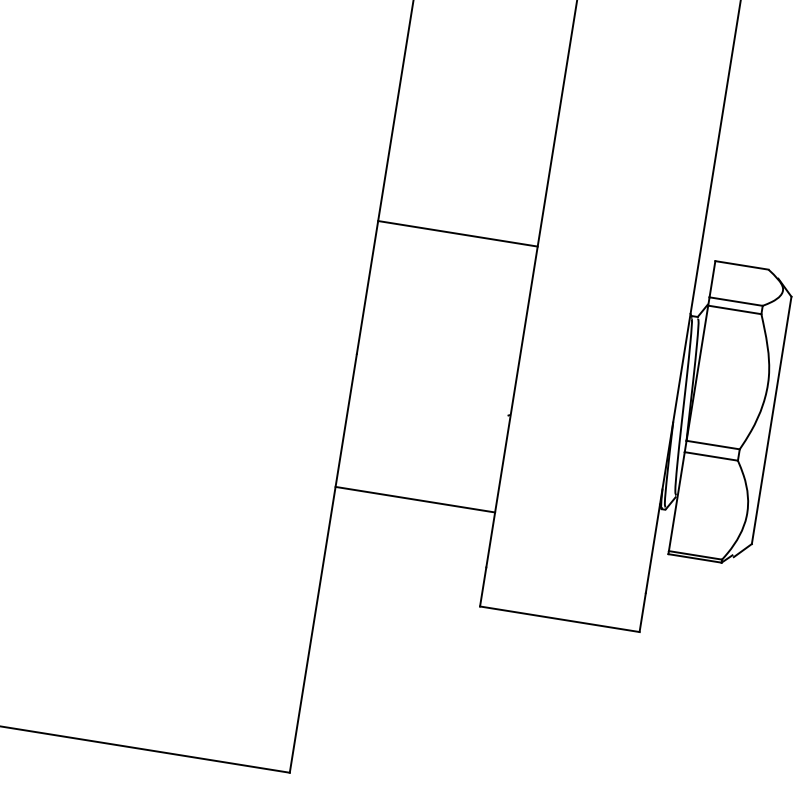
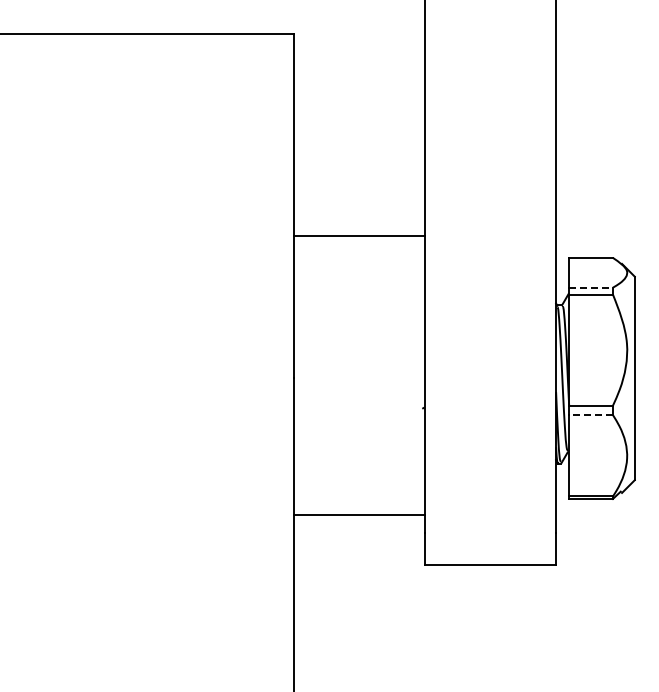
line: (456, 234) -> (358, 236), moved
line: (736, 301) -> (591, 287), solid -> dashed
line: (711, 457) -> (591, 415), solid -> dashed
line: (414, 499) -> (358, 514), moved

